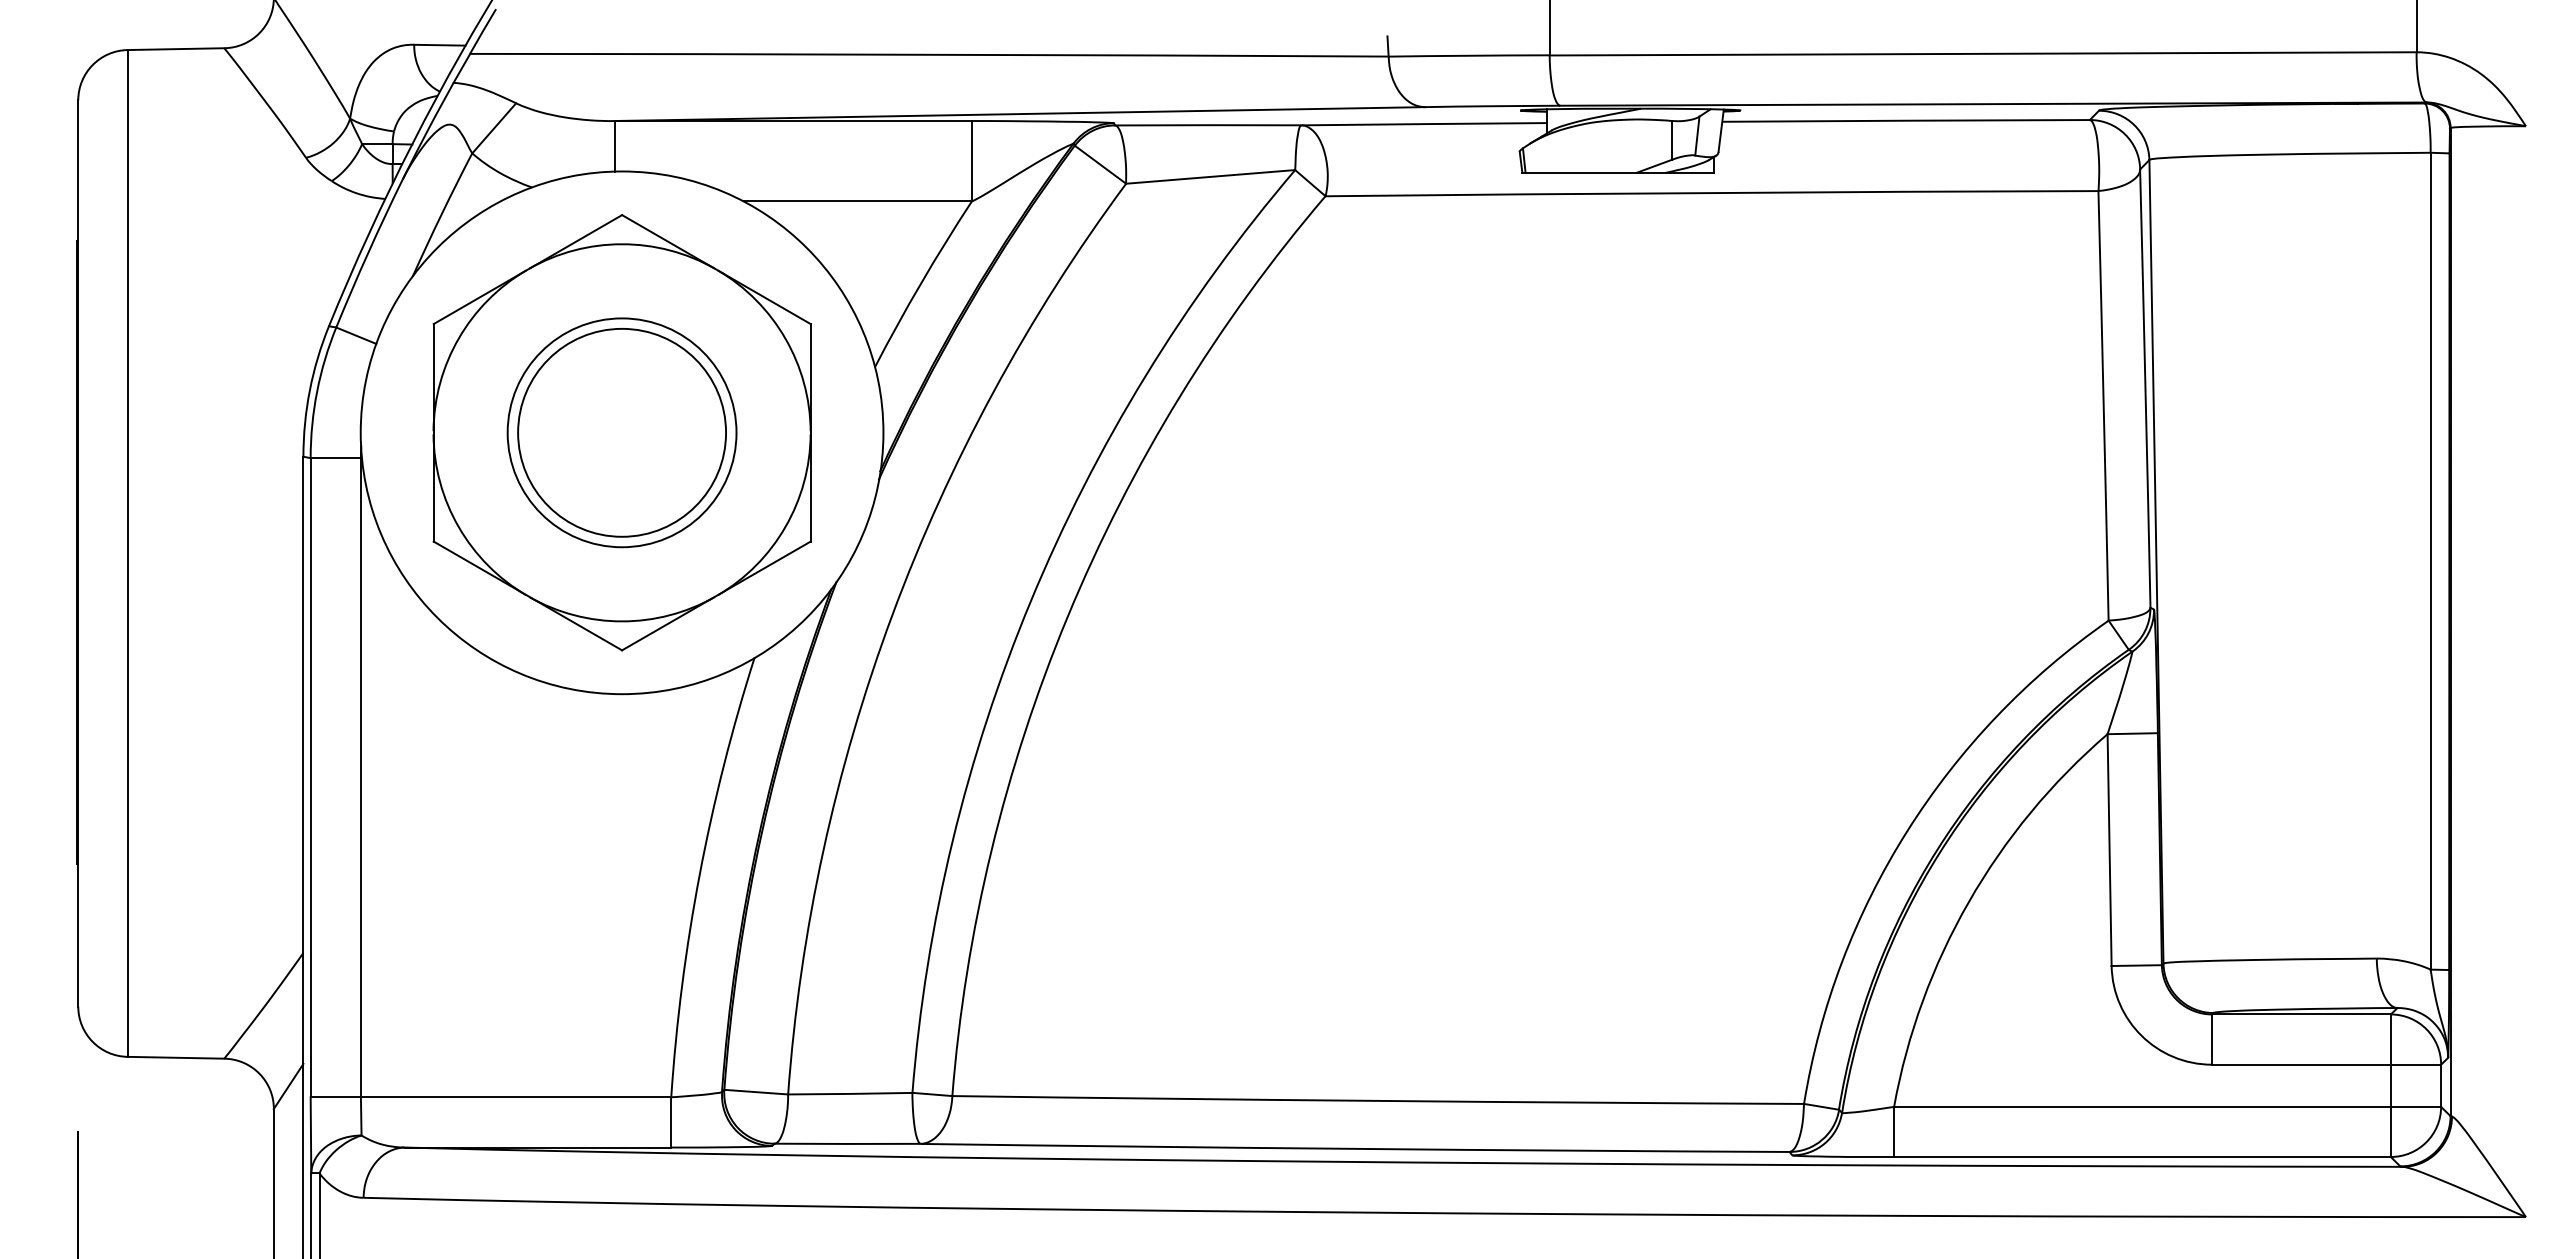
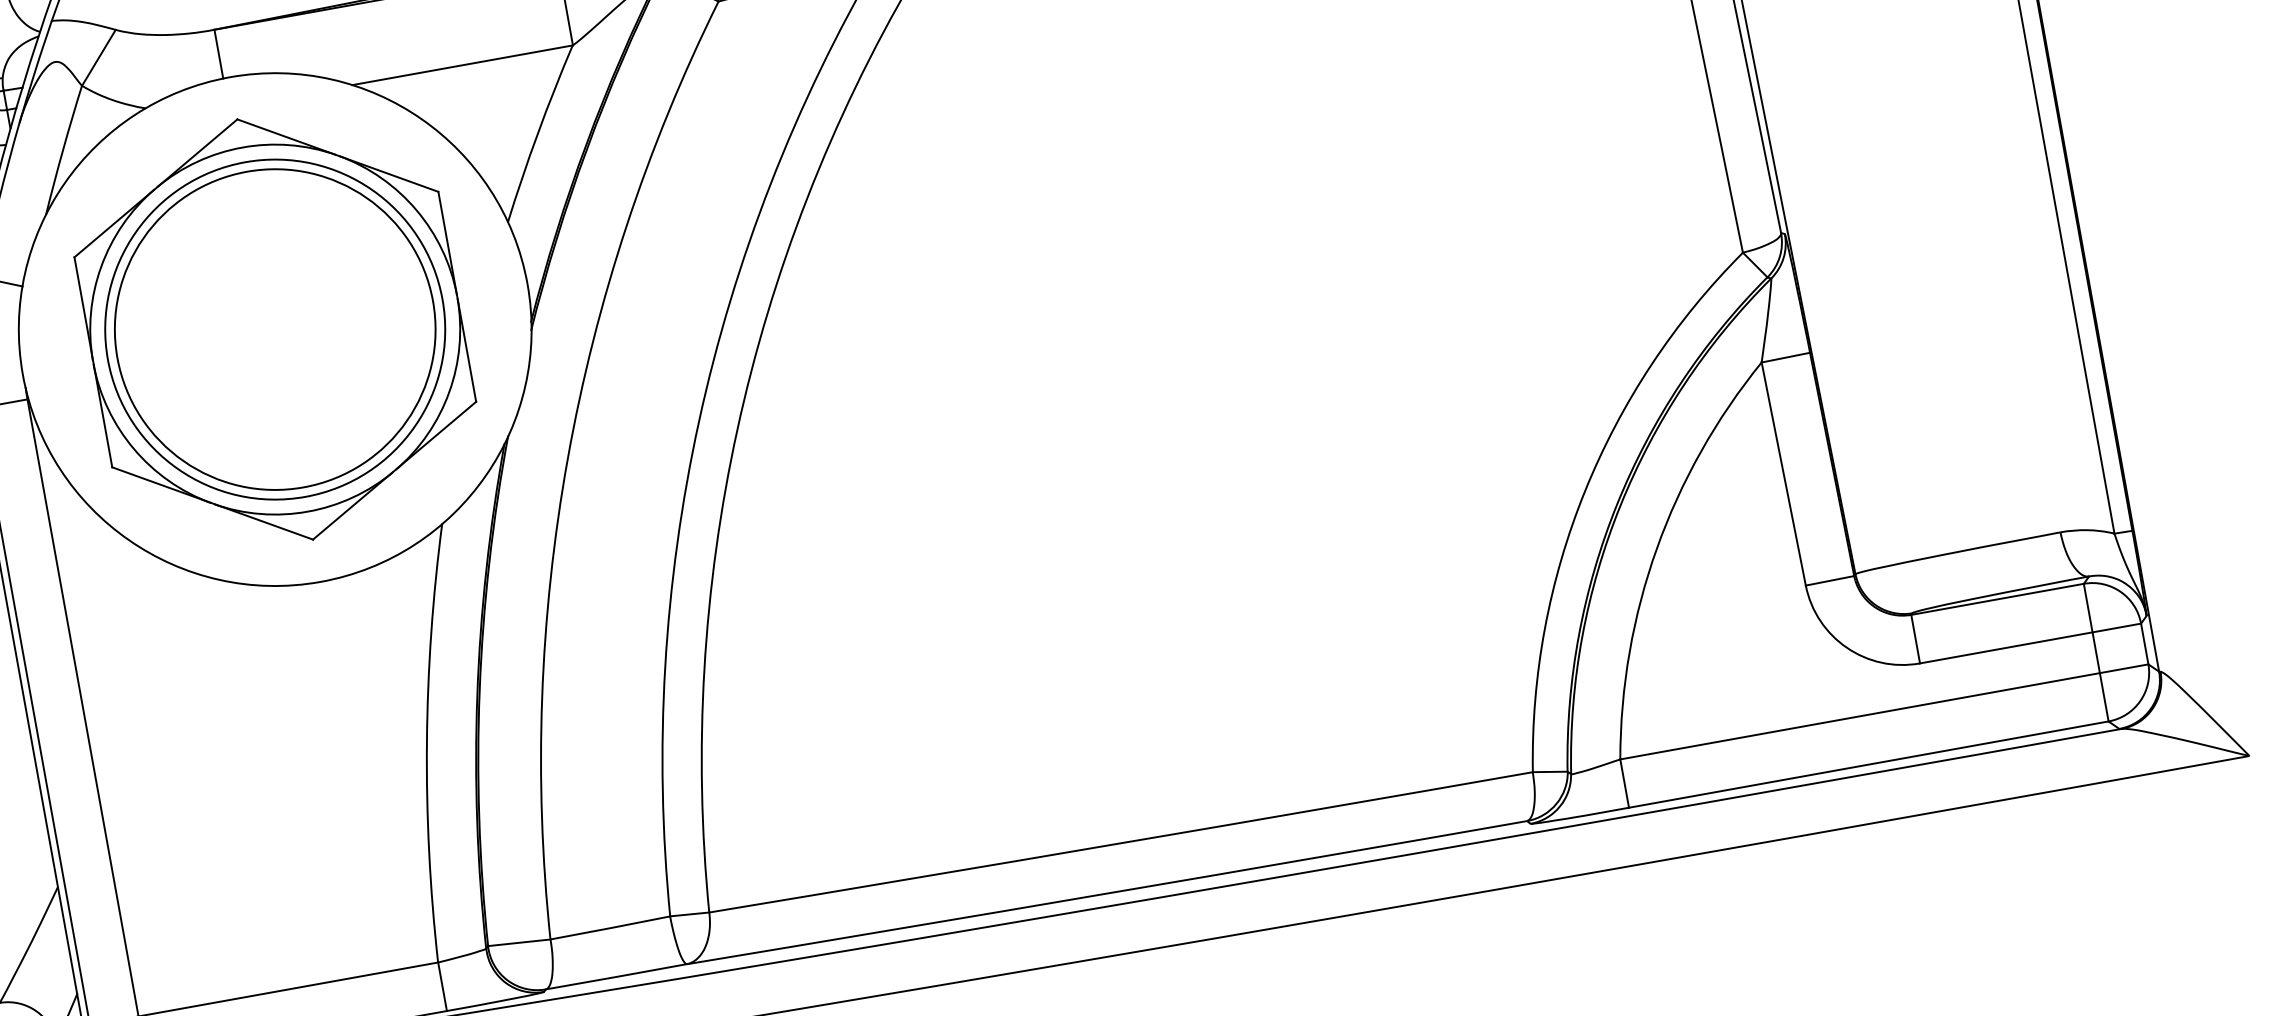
circle: (621, 432) -> (274, 329), size x1.43
circle: (621, 432) -> (274, 329), size x1.67

